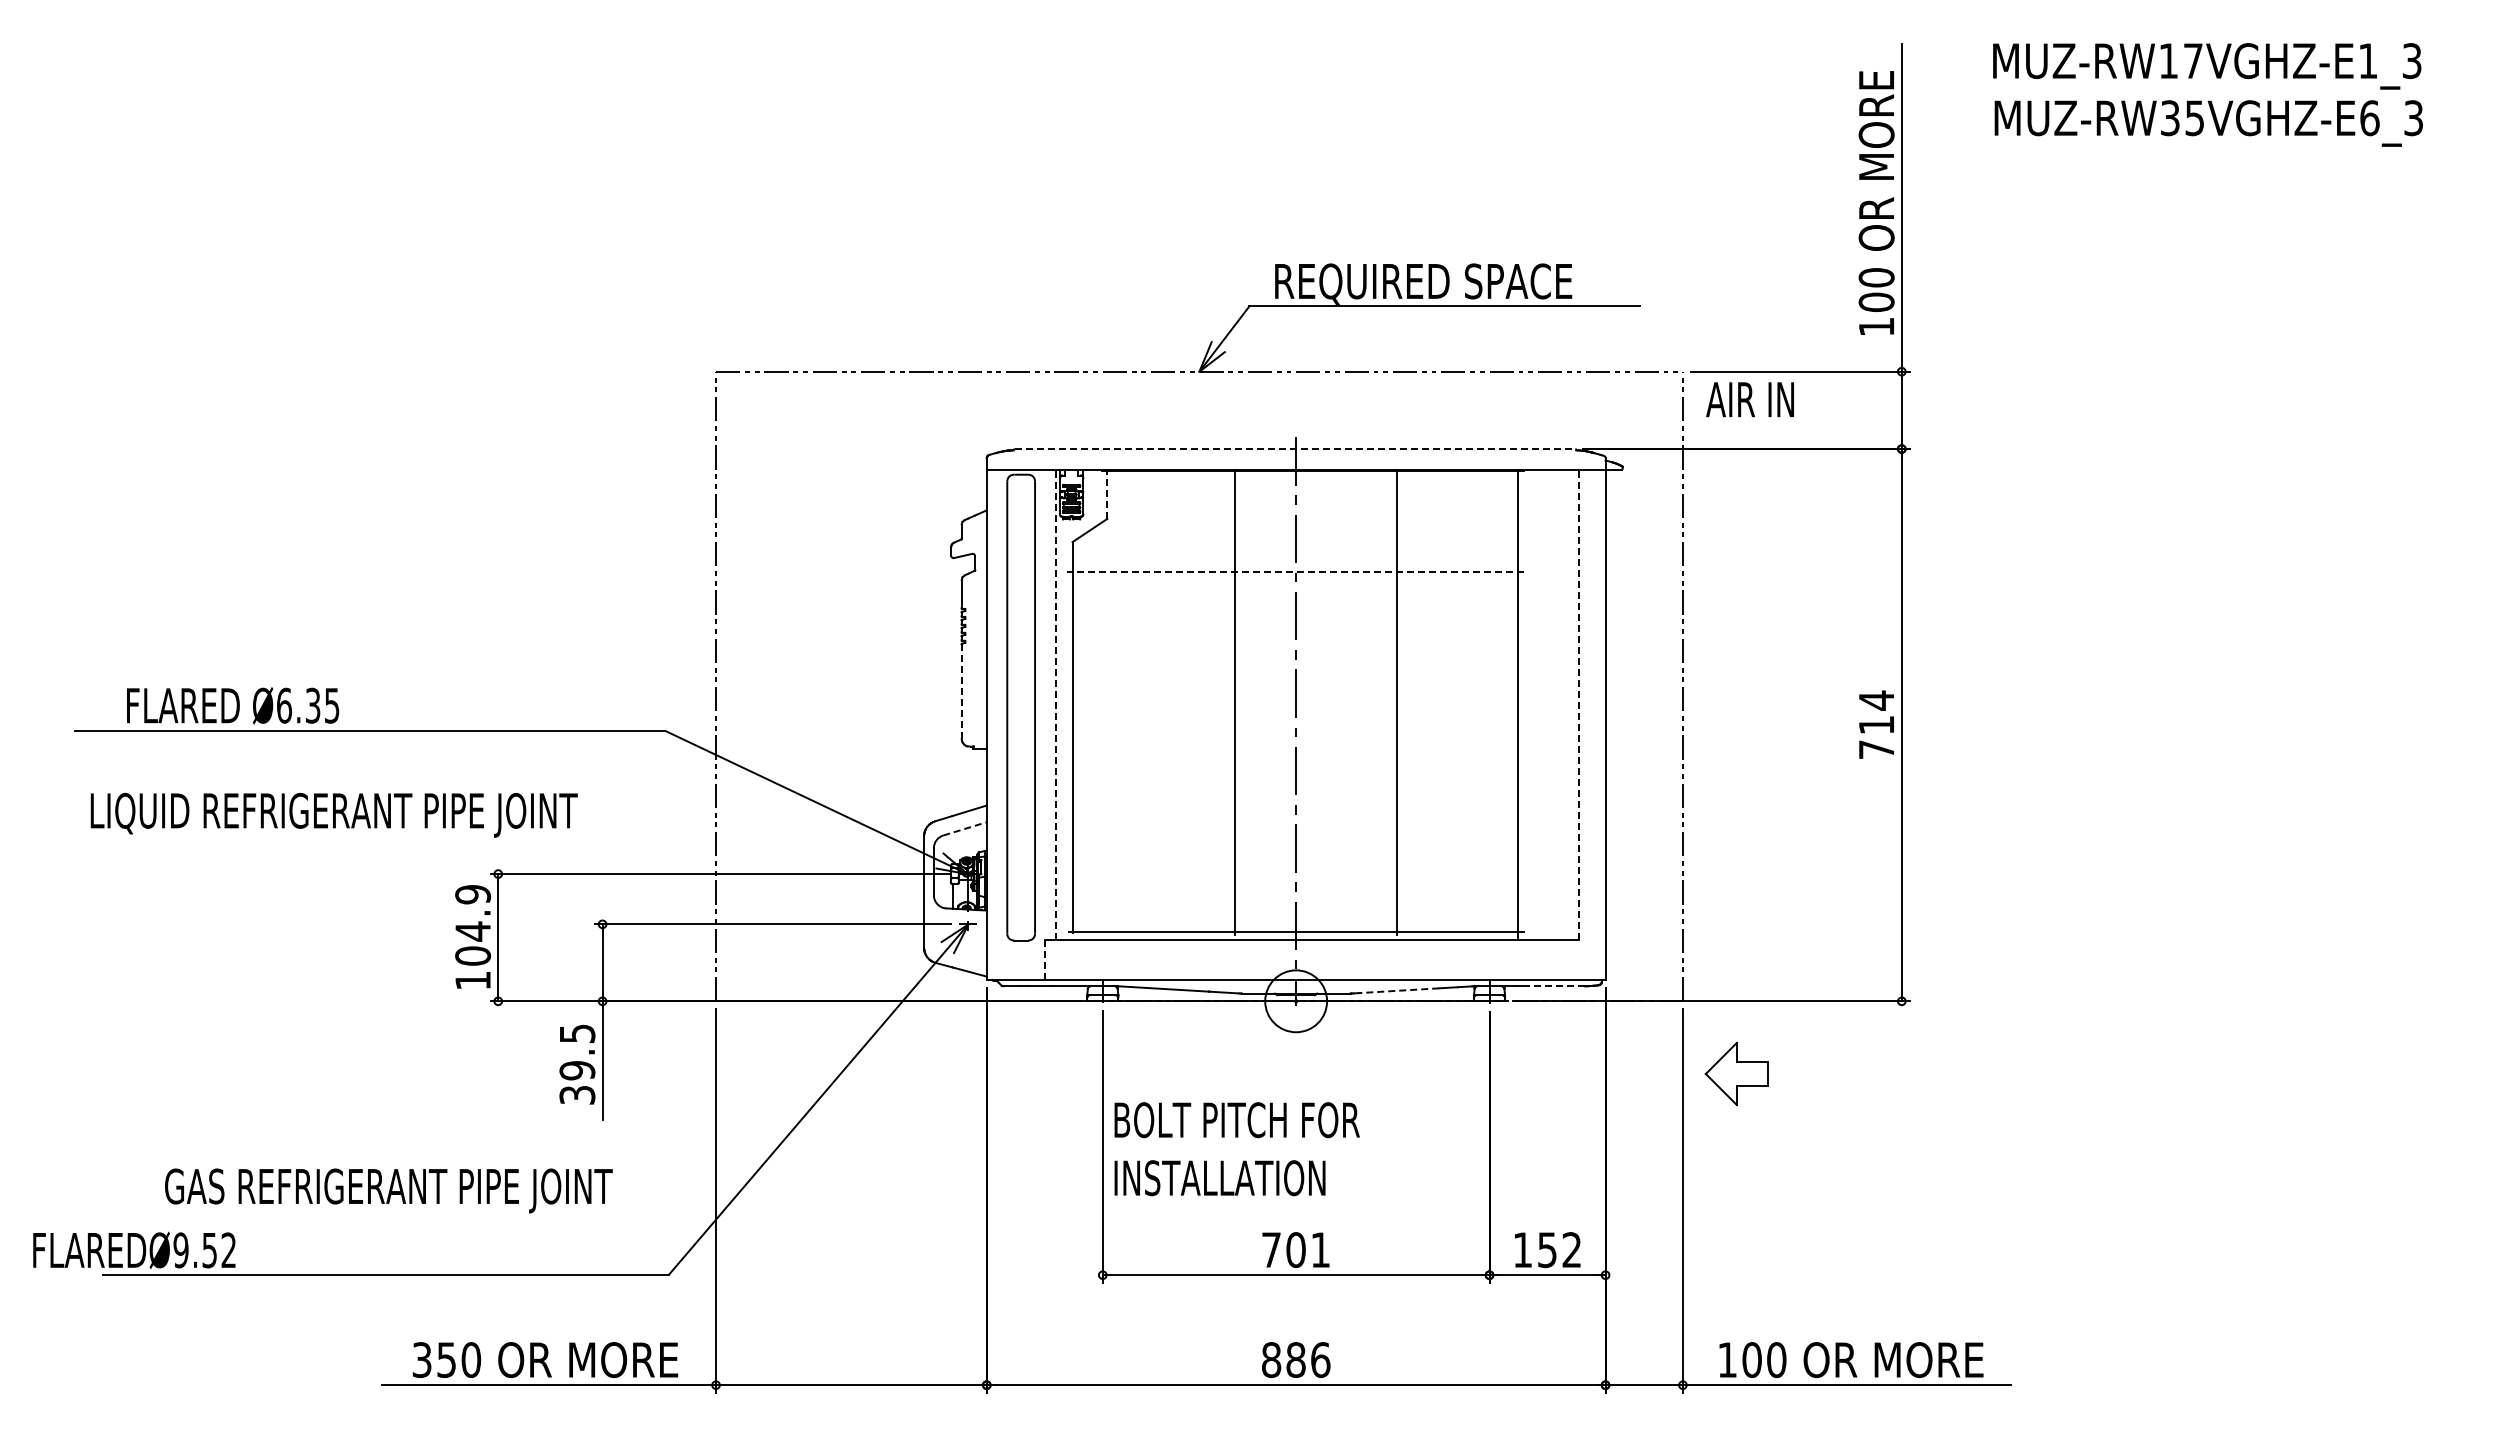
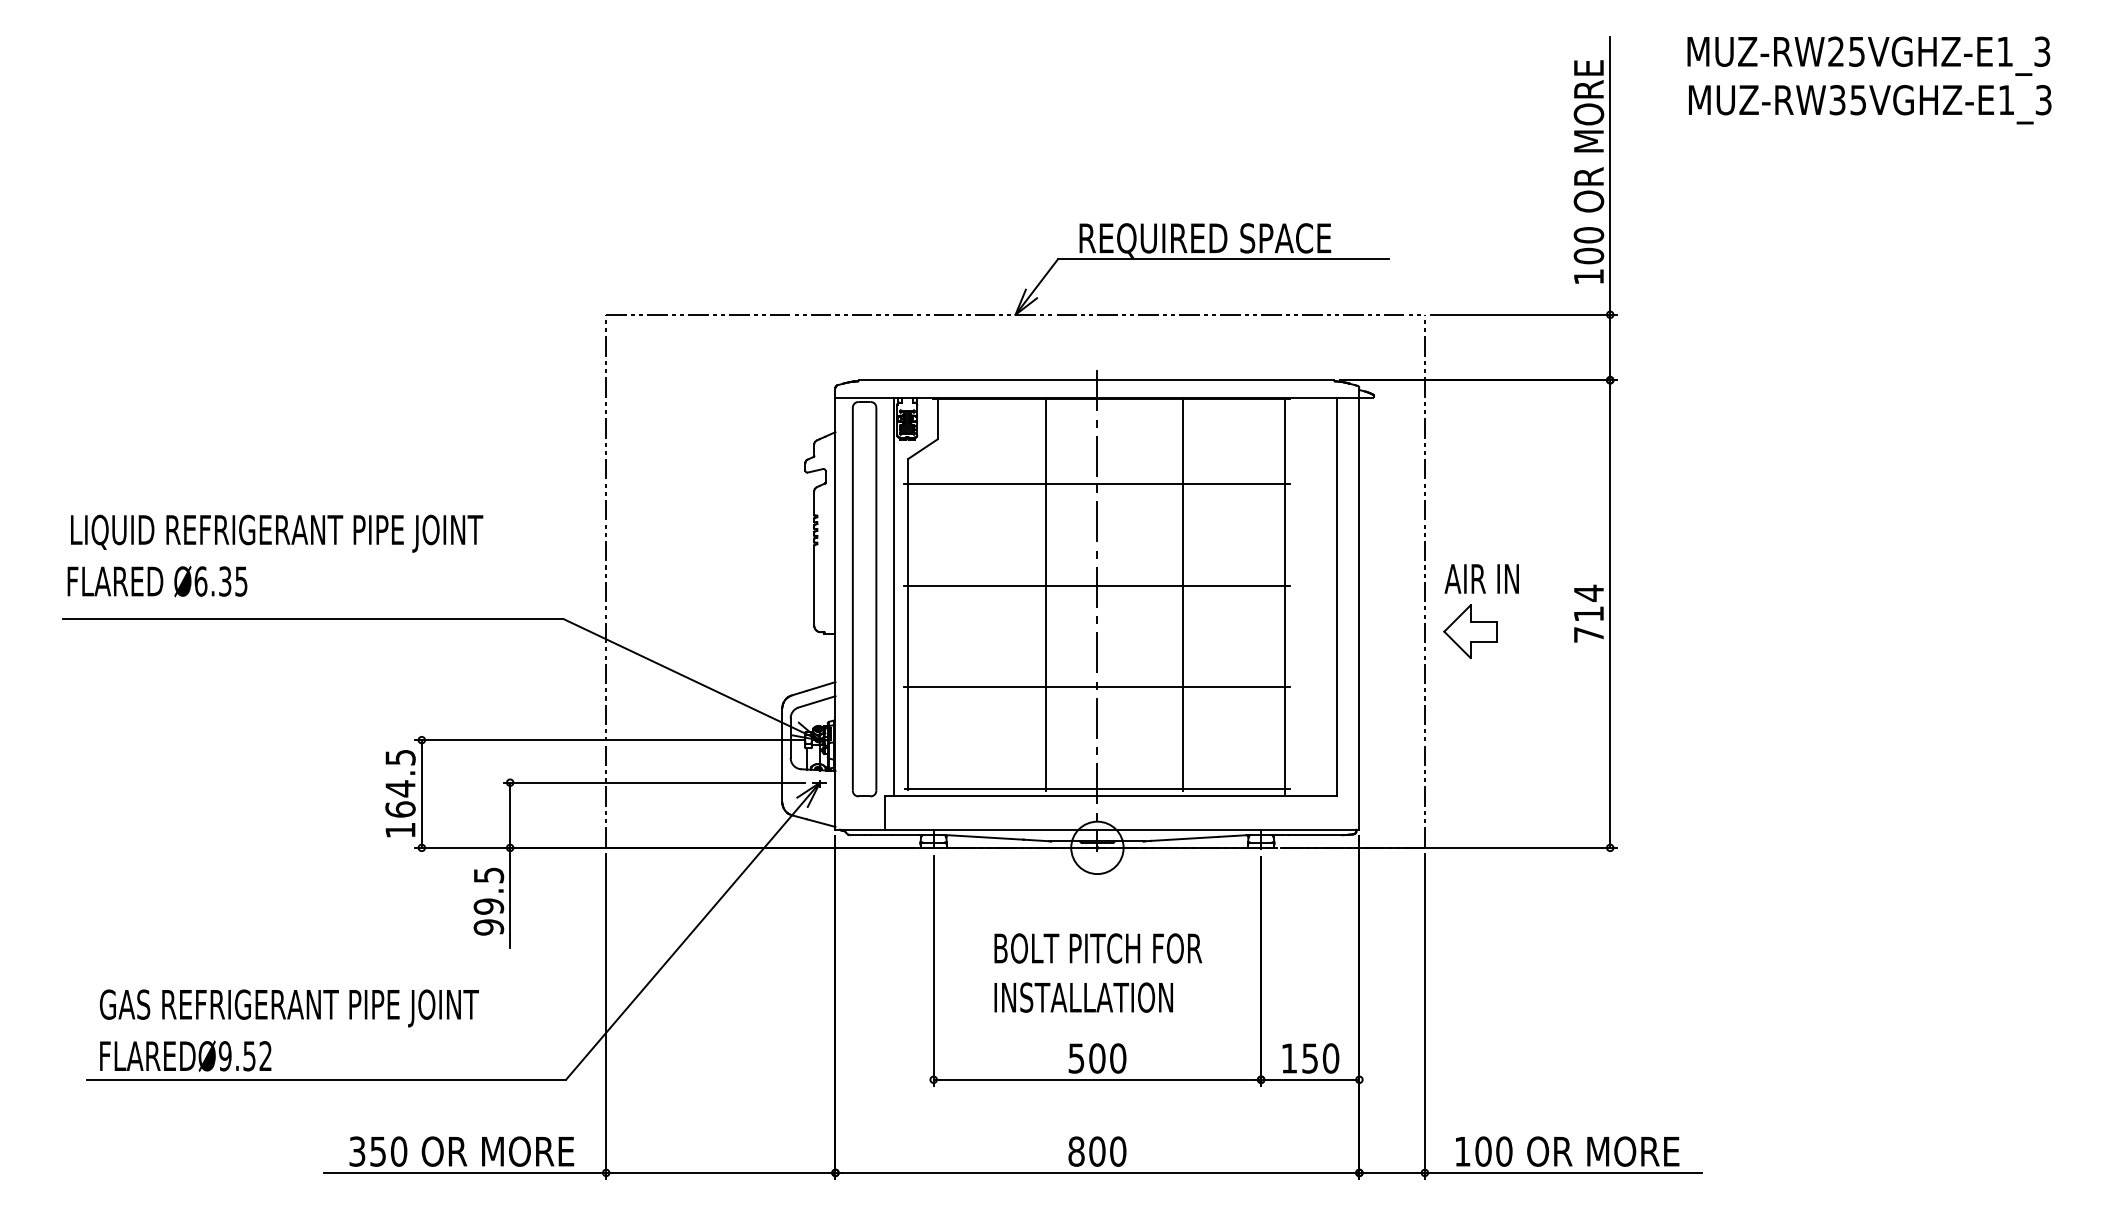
text: (2180, 61) -> (1846, 52), MUZ-RW17VGHZ-E1_3 -> MUZ-RW25VGHZ-E1_3
text: (2369, 118) -> (2006, 100), MUZ-RW35VGHZ-E6_3 -> MUZ-RW35VGHZ-E1_3
text: (1749, 399) -> (1481, 578), moved
line: (1295, 449) -> (1096, 380), dashed -> solid
line: (1107, 494) -> (937, 418), dashed -> solid
line: (1295, 571) -> (1096, 483), dashed -> solid
line: (1295, 691) -> (1096, 585), added
line: (961, 692) -> (814, 586), dashed -> solid
line: (1056, 704) -> (894, 596), dashed -> solid
line: (1578, 704) -> (1336, 596), dashed -> solid
text: (233, 705) -> (157, 581), moved
line: (1295, 811) -> (1096, 687), added
text: (333, 814) -> (276, 533), moved
line: (965, 828) -> (817, 701), dashed -> solid
text: (472, 925) -> (400, 783), 104.9 -> 164.5
line: (1045, 959) -> (885, 812), dashed -> solid
line: (1554, 986) -> (1316, 835), dashed -> solid
line: (1398, 990) -> (1184, 838), dashed -> solid
part: (1736, 1073) -> (1470, 631), moved
text: (577, 1094) -> (488, 926), 39.5 -> 99.5
text: (1236, 1149) -> (1097, 973), moved
text: (388, 1190) -> (289, 1008), moved
text: (134, 1249) -> (185, 1055), moved
text: (1296, 1250) -> (1097, 1058), 701 -> 500
text: (1571, 1250) -> (1330, 1058), 152 -> 150
text: (1308, 1359) -> (1107, 1151), 886 -> 800

